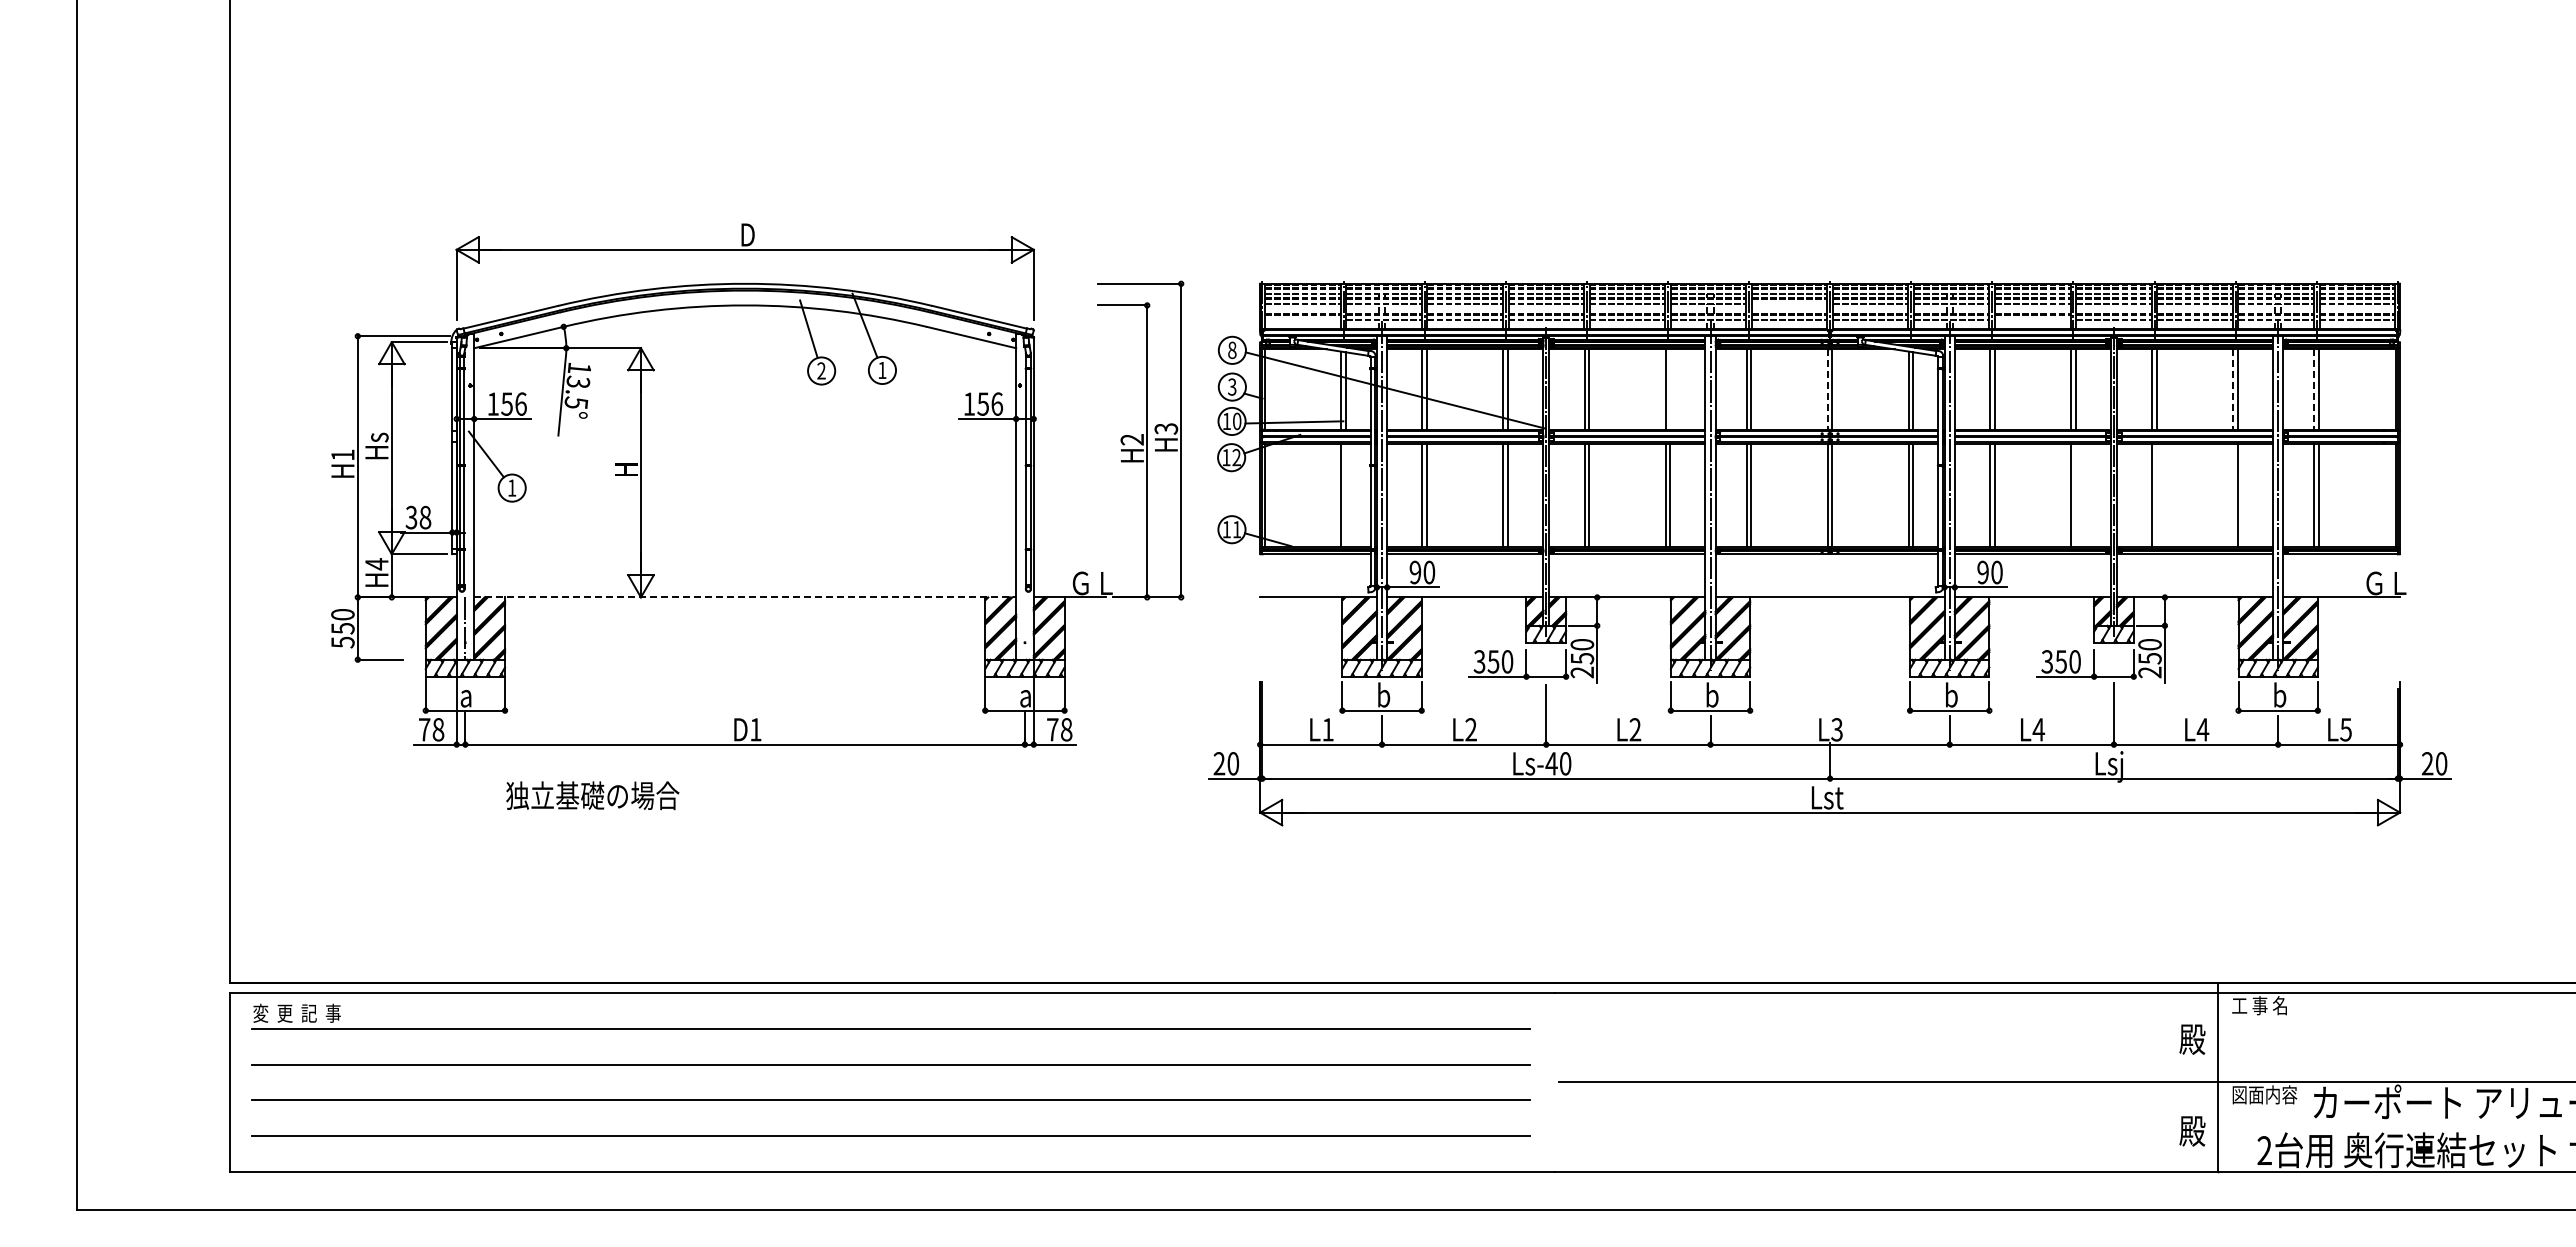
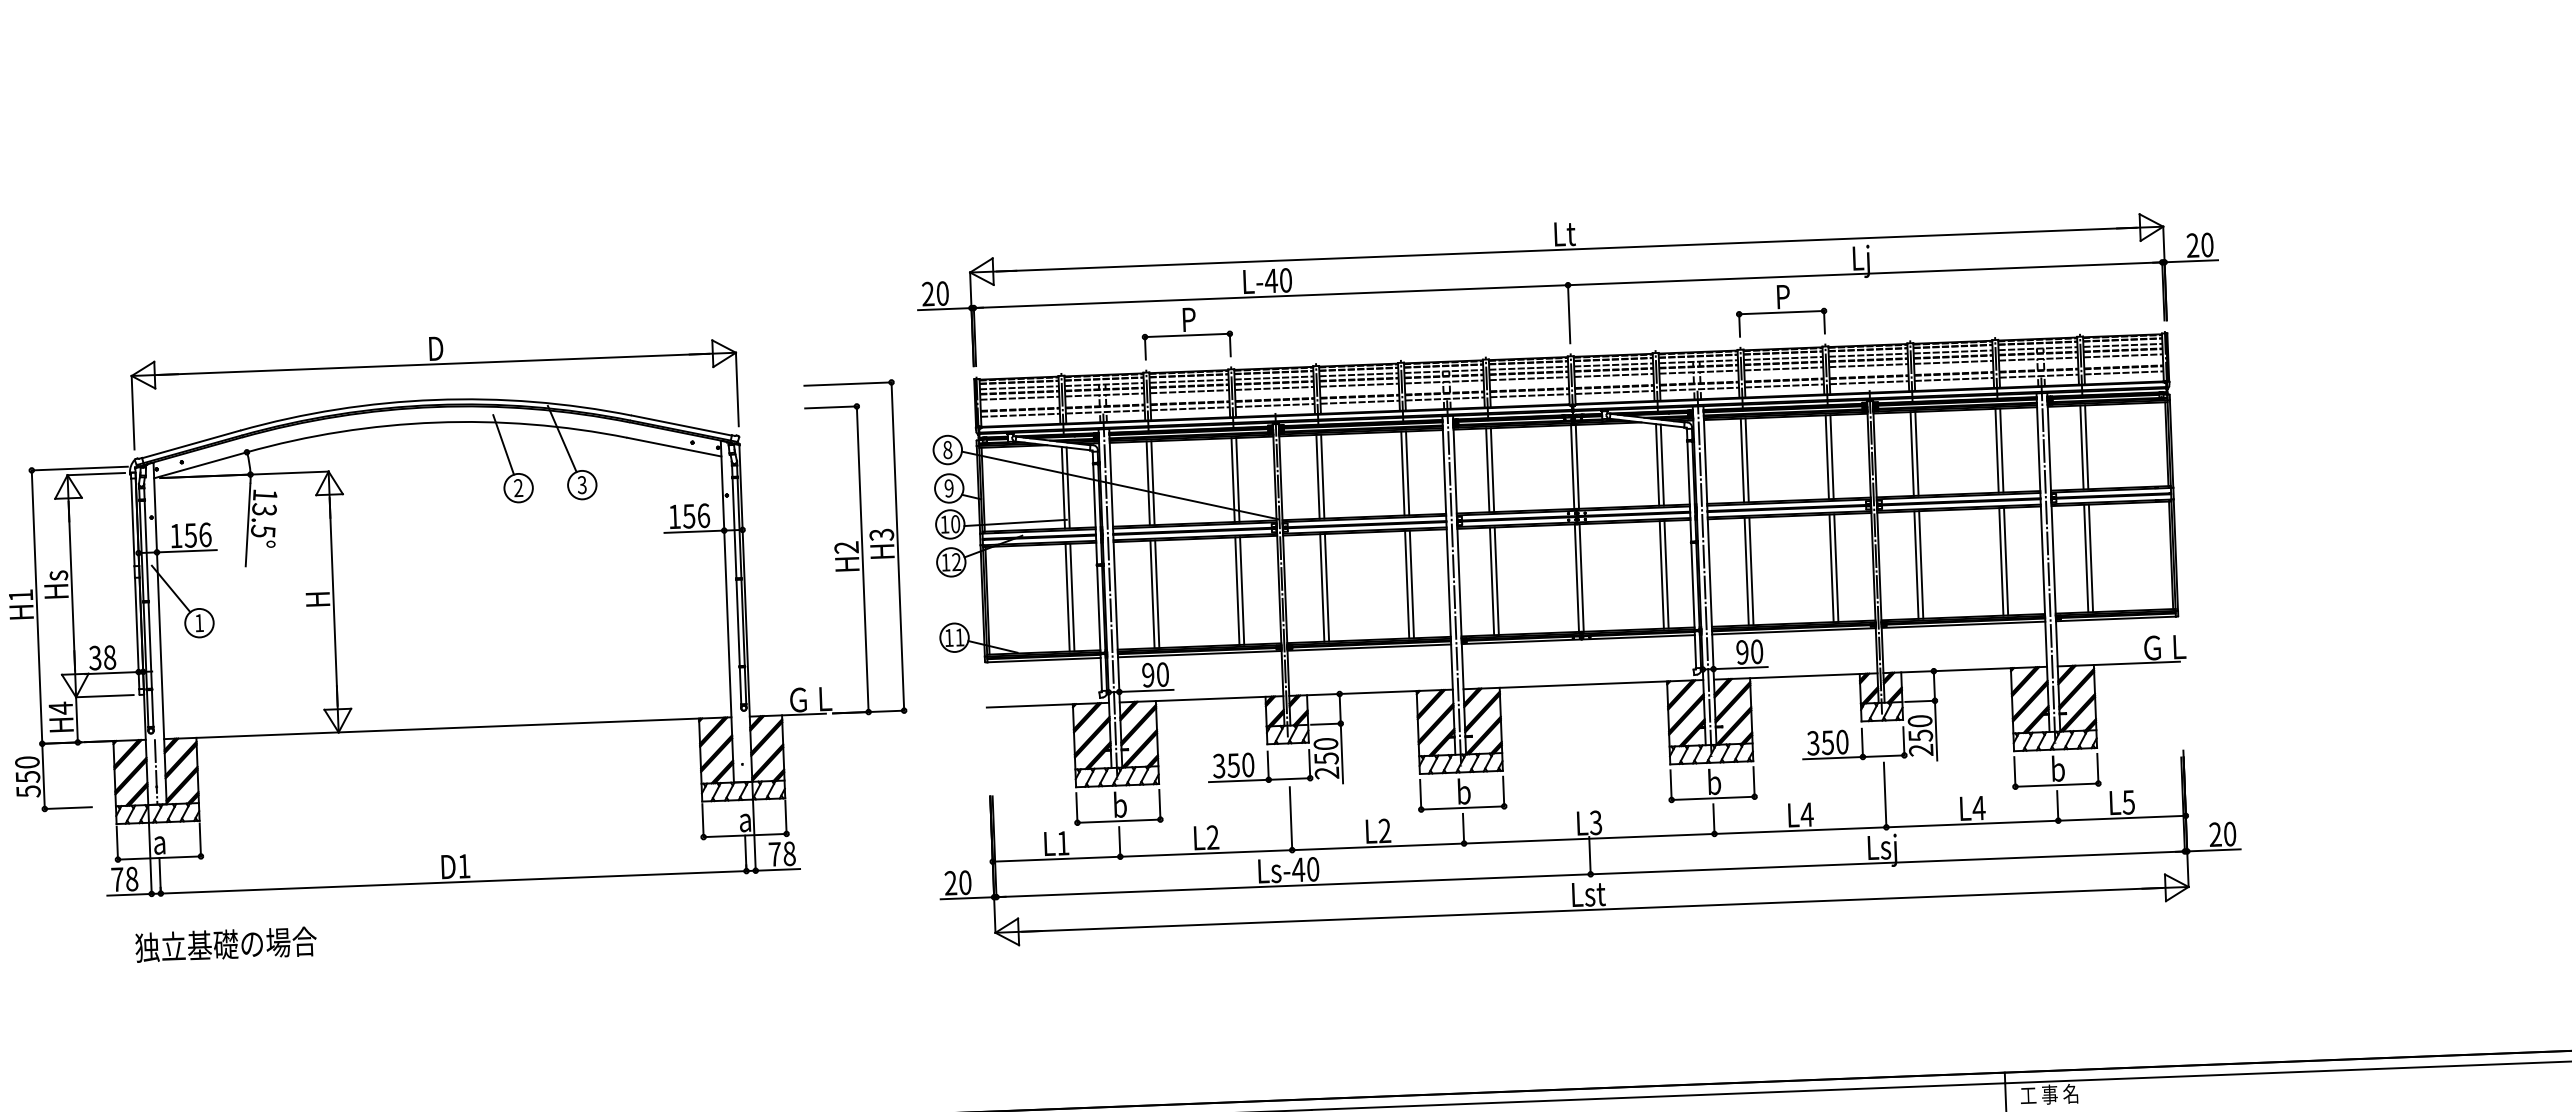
part: (1829, 213) -> (1567, 282), added
line: (1789, 303) -> (1529, 378), added
line: (1302, 319) -> (1019, 414), added
line: (2032, 319) -> (1784, 385), added
text: (882, 370) -> (582, 485), 1 -> 3
text: (1232, 386) -> (949, 487), 3 -> 9
line: (1670, 389) -> (1407, 473), added
line: (1827, 390) -> (1572, 468), dashed -> solid
line: (2233, 390) -> (1997, 451), dashed -> solid
line: (2314, 390) -> (2082, 448), dashed -> solid
line: (1345, 495) -> (1072, 597), added
line: (2075, 495) -> (1836, 568), added
line: (2156, 495) -> (1920, 564), added
line: (2233, 495) -> (2001, 561), added
line: (745, 597) -> (448, 728), dashed -> solid
text: (592, 795) -> (225, 944), moved

